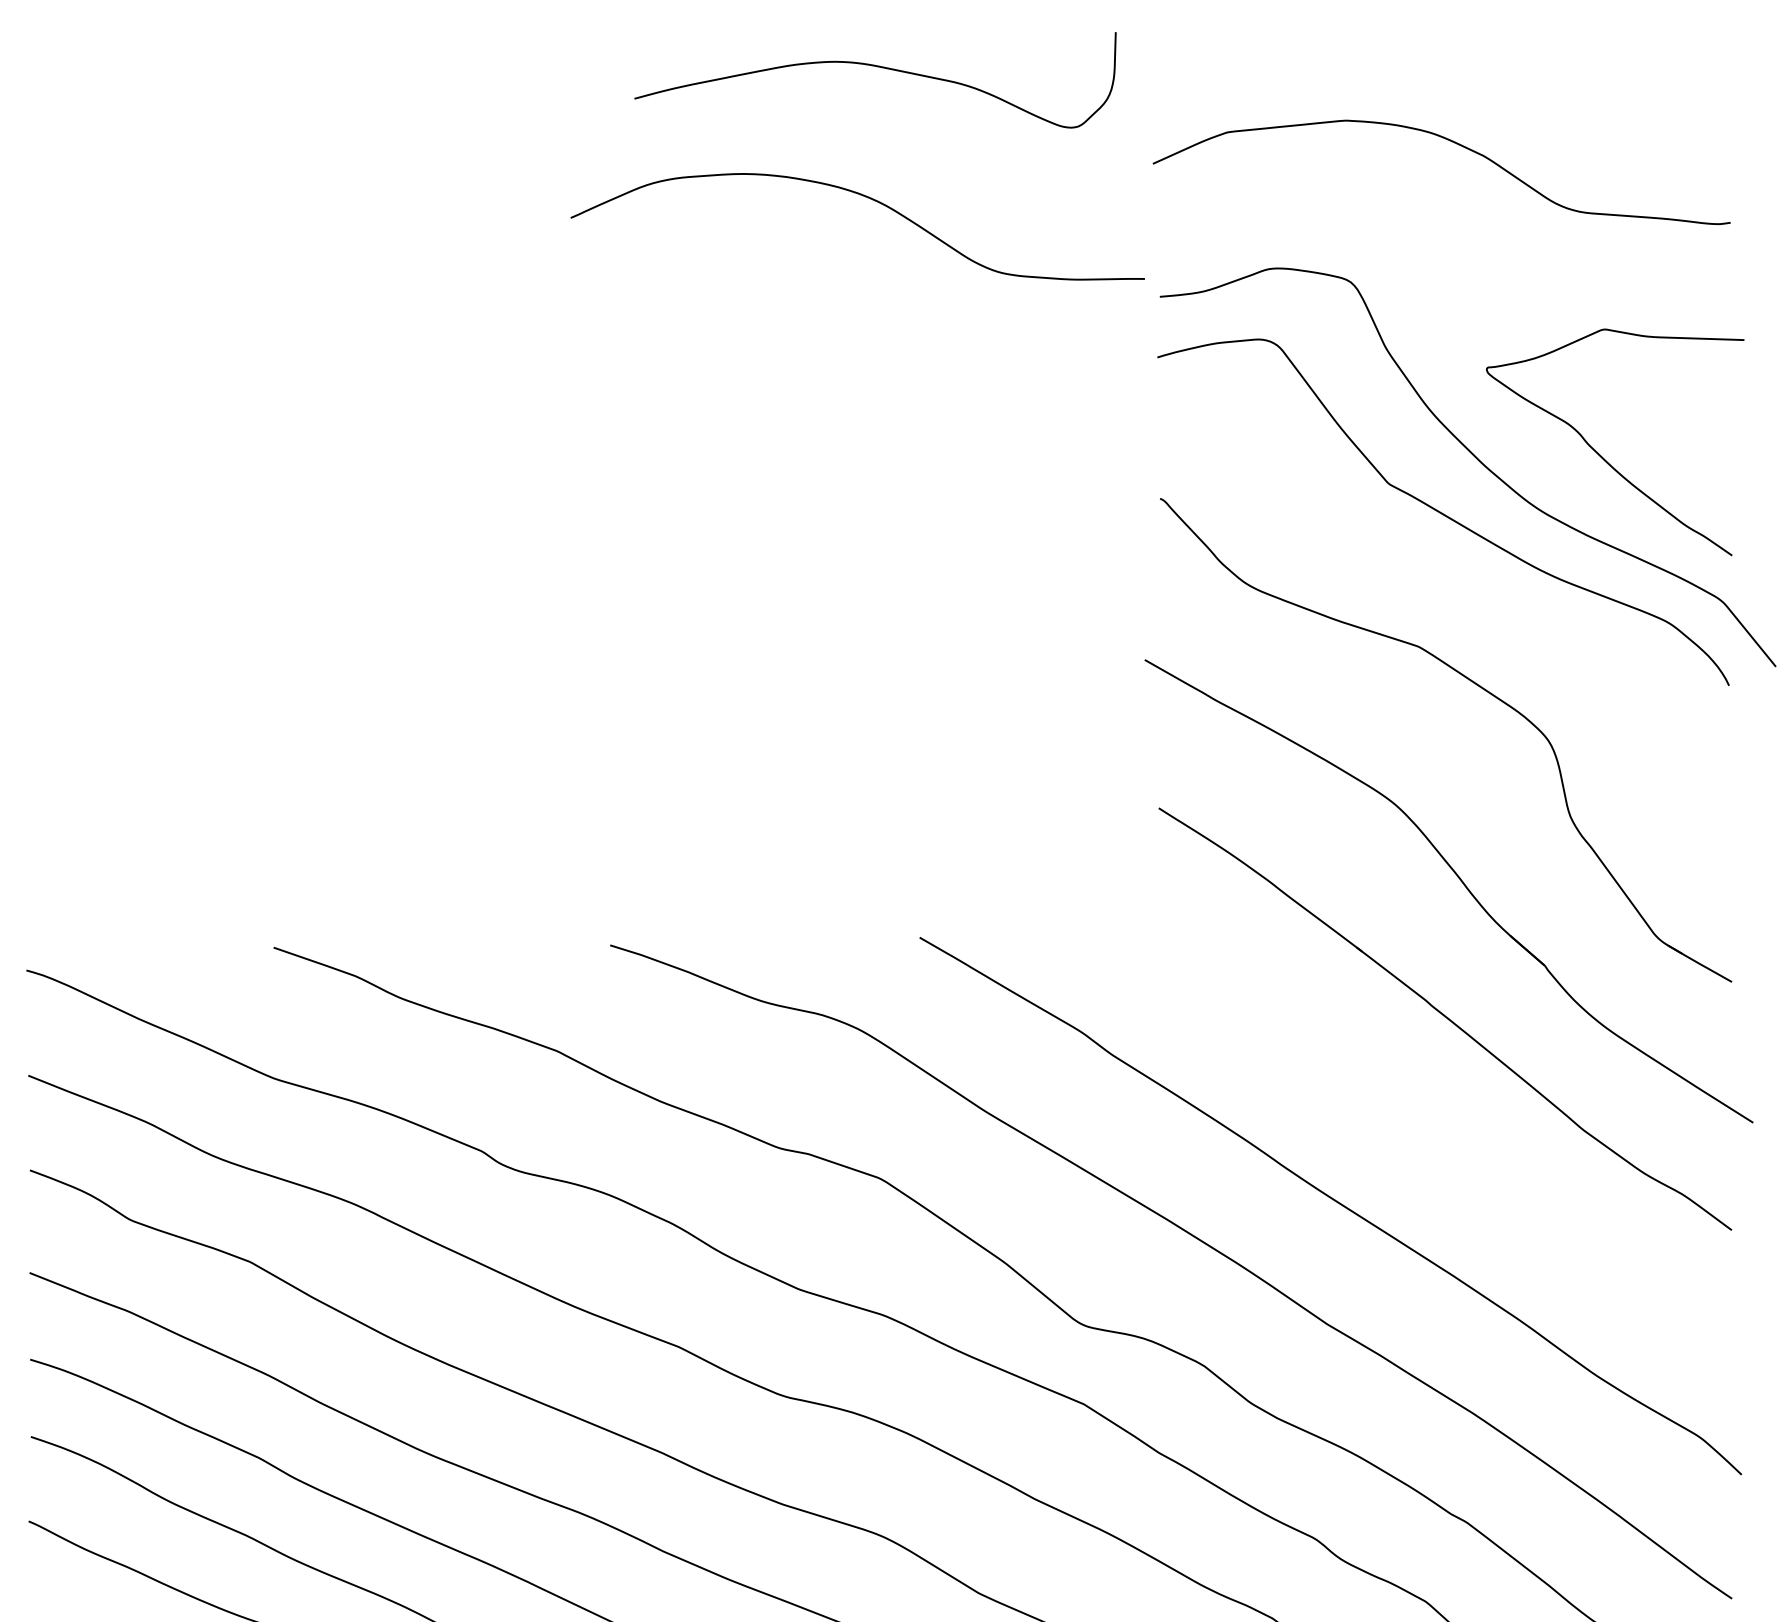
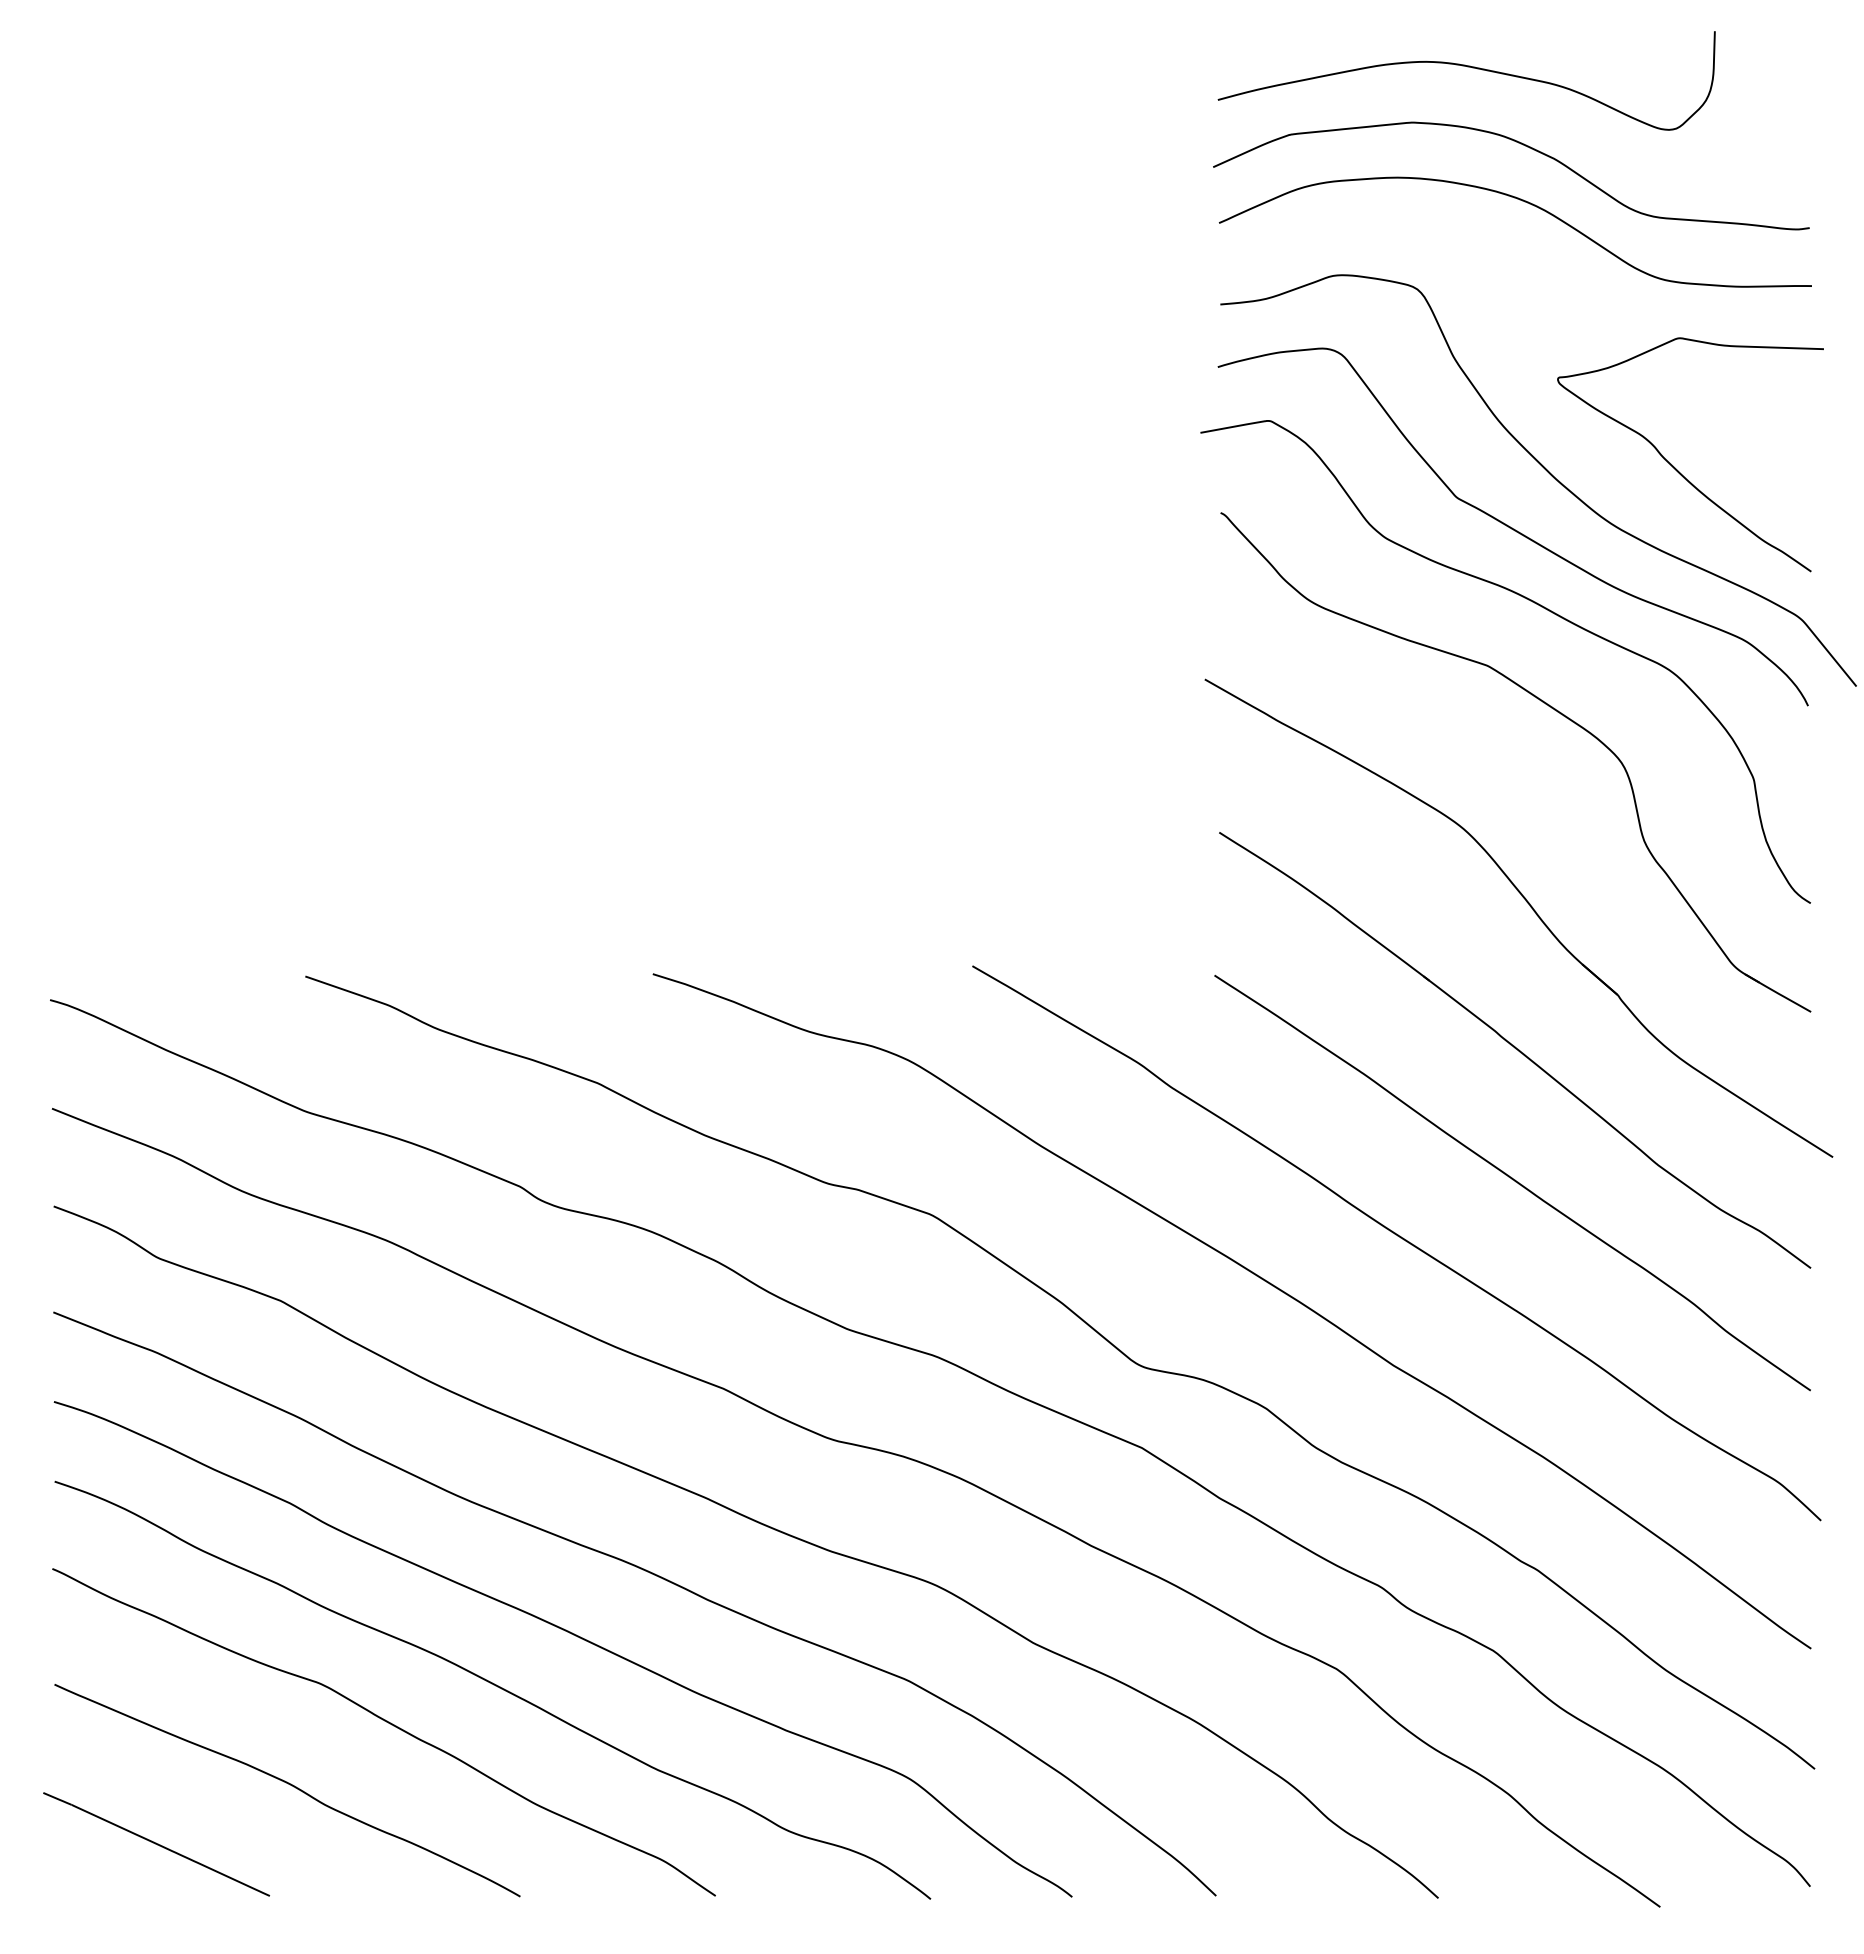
curve: (876, 67) -> (1467, 67), moved
curve: (866, 198) -> (1524, 202), moved
curve: (1464, 586) -> (1534, 603), added
curve: (1442, 1145) -> (1512, 1180), added

